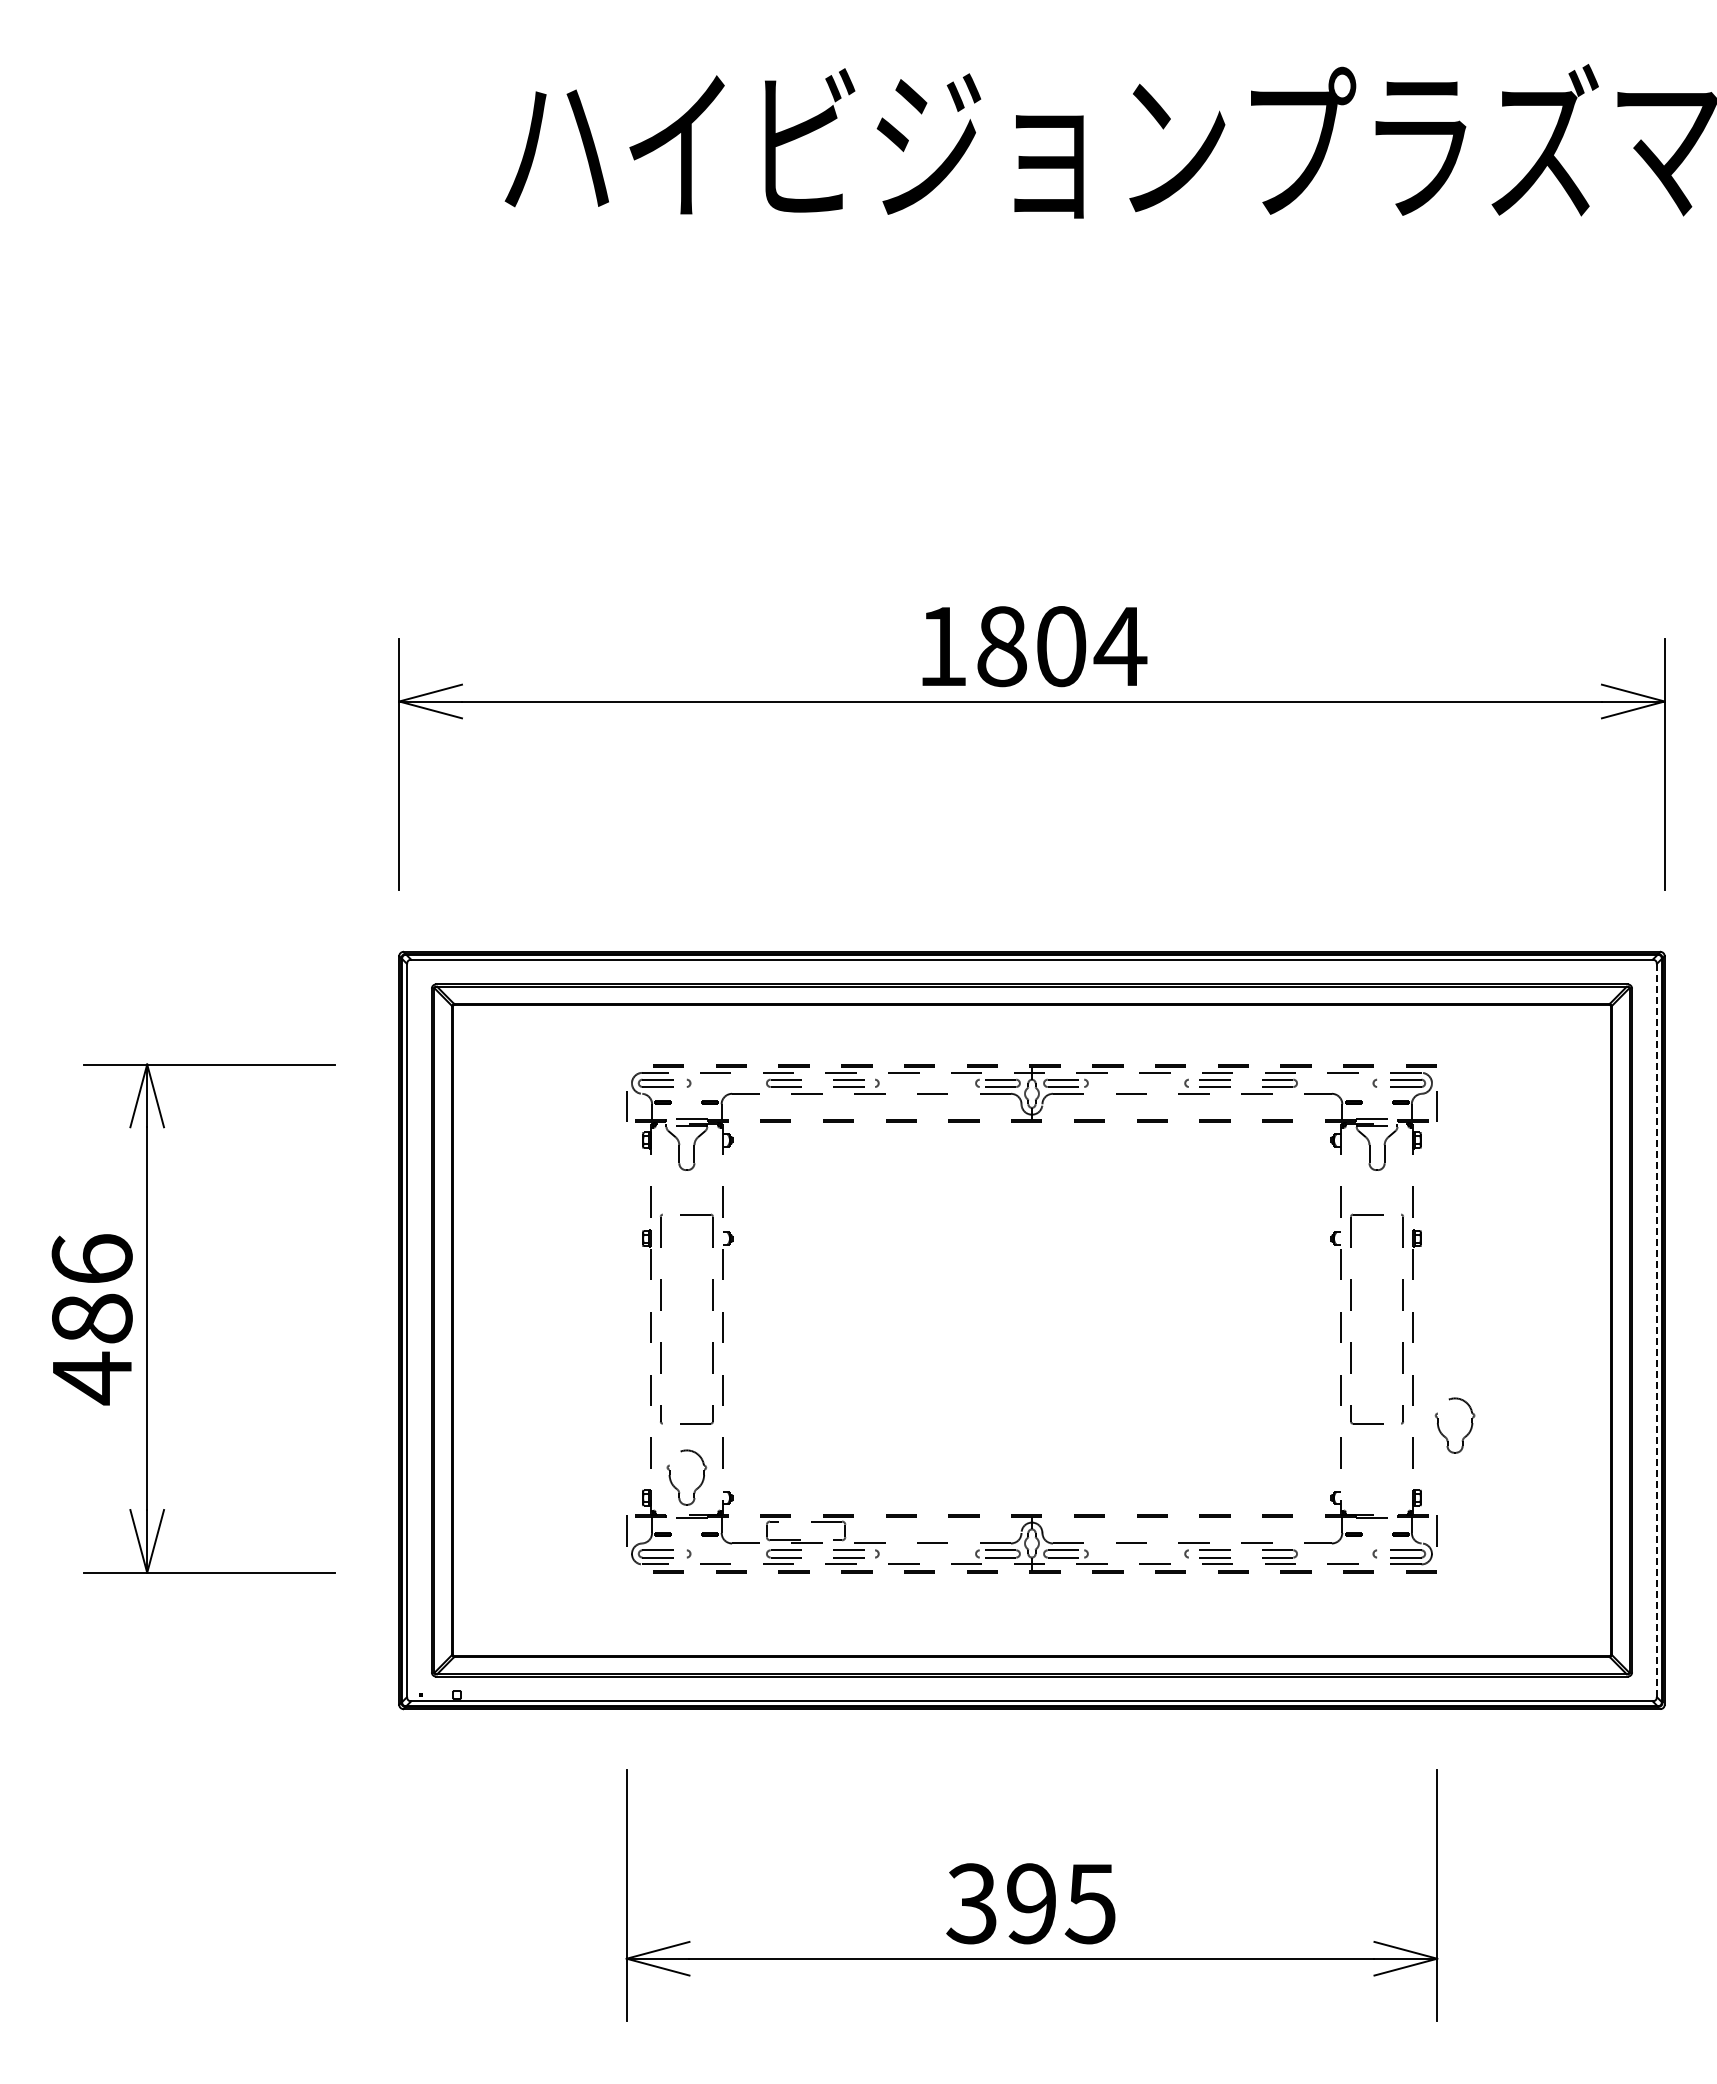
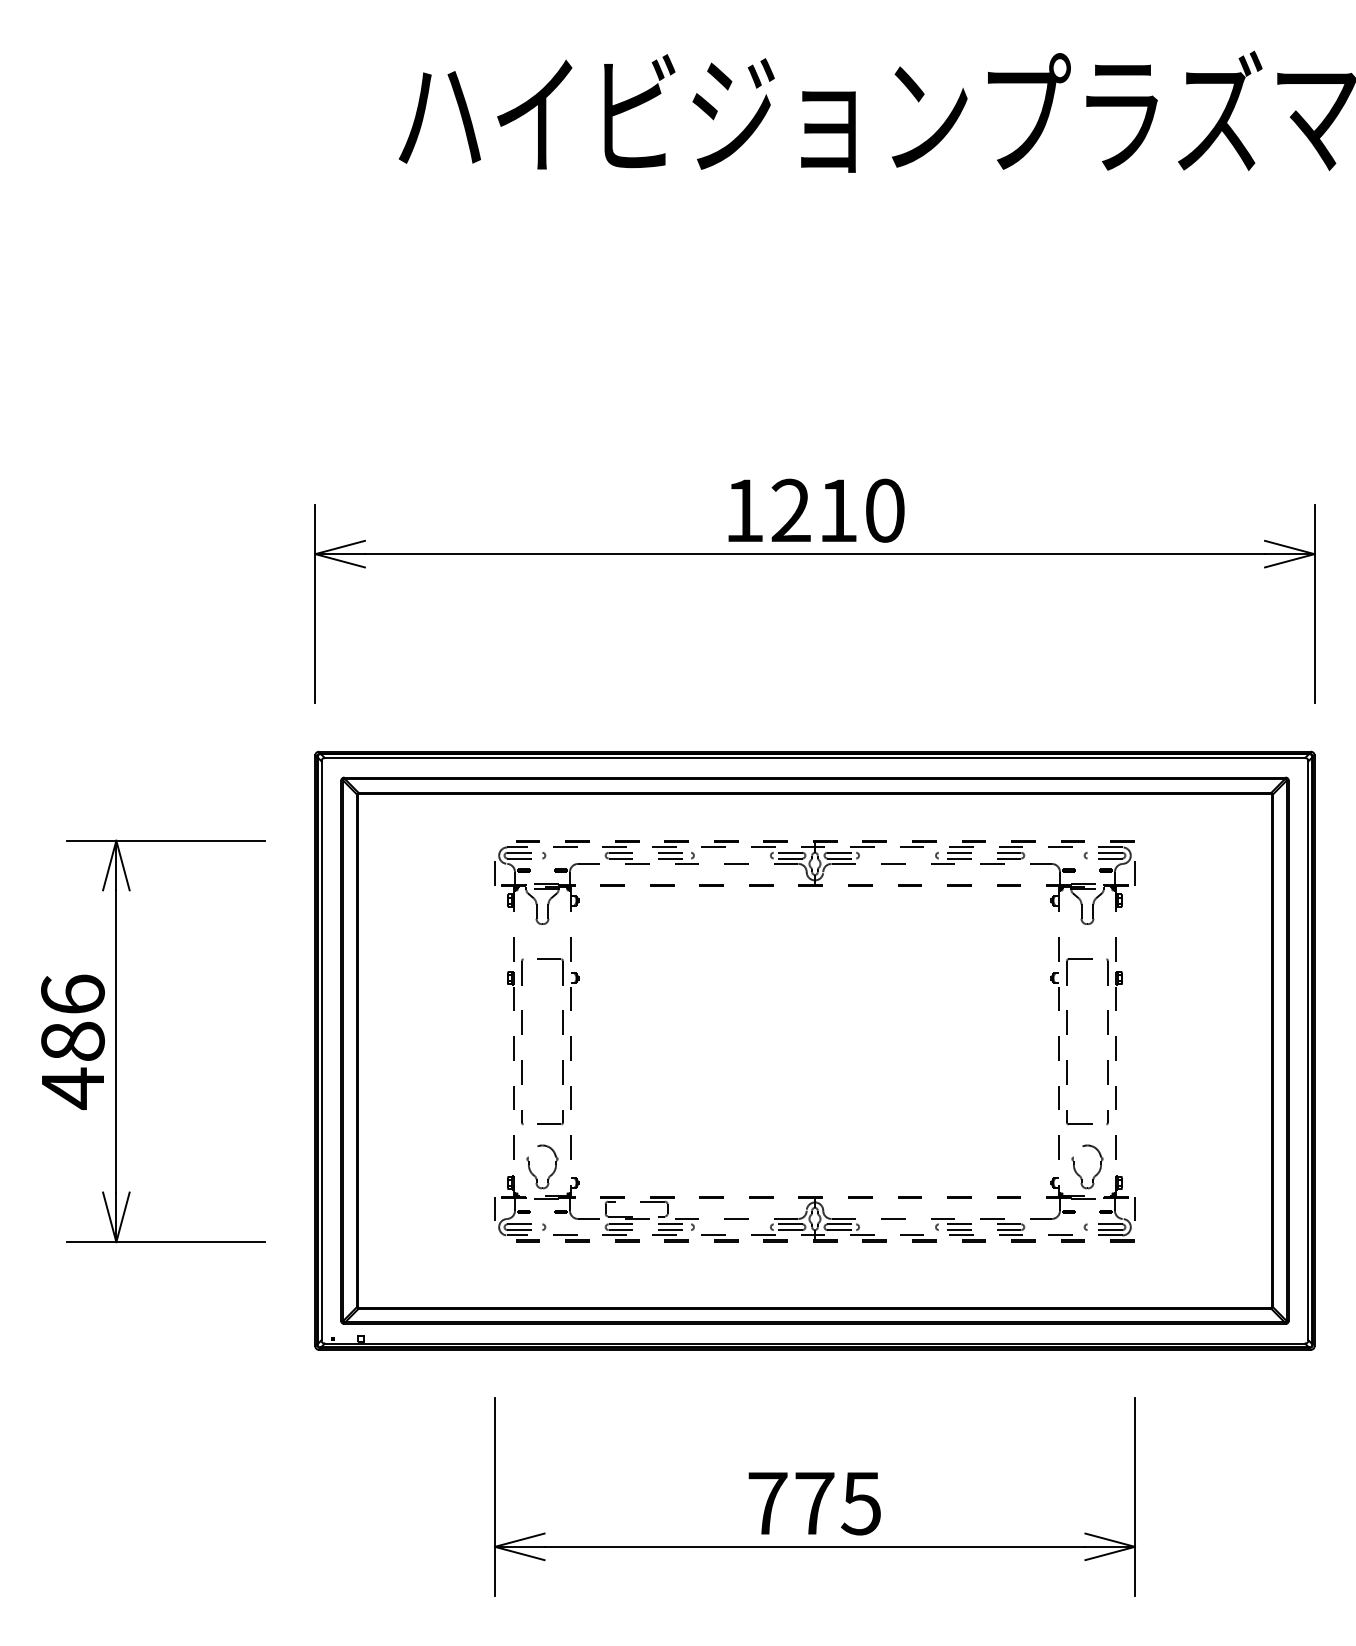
text: (1062, 646) -> (839, 510), 1804 -> 1210
line: (1656, 1330) -> (1308, 1050), dashed -> solid
part: (1446, 1436) -> (1080, 1175), moved
text: (1001, 1903) -> (790, 1503), 395 -> 775

